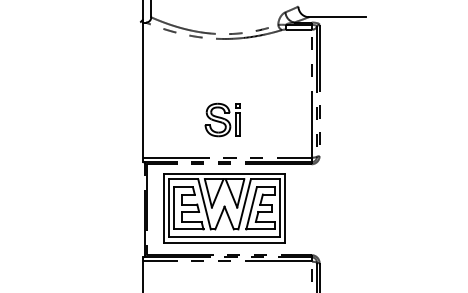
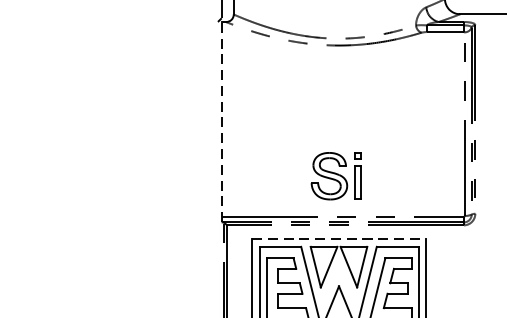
line: (142, 90) -> (221, 119), solid -> dashed
part: (222, 119) -> (335, 175), moved
line: (224, 173) -> (338, 238), solid -> dashed

